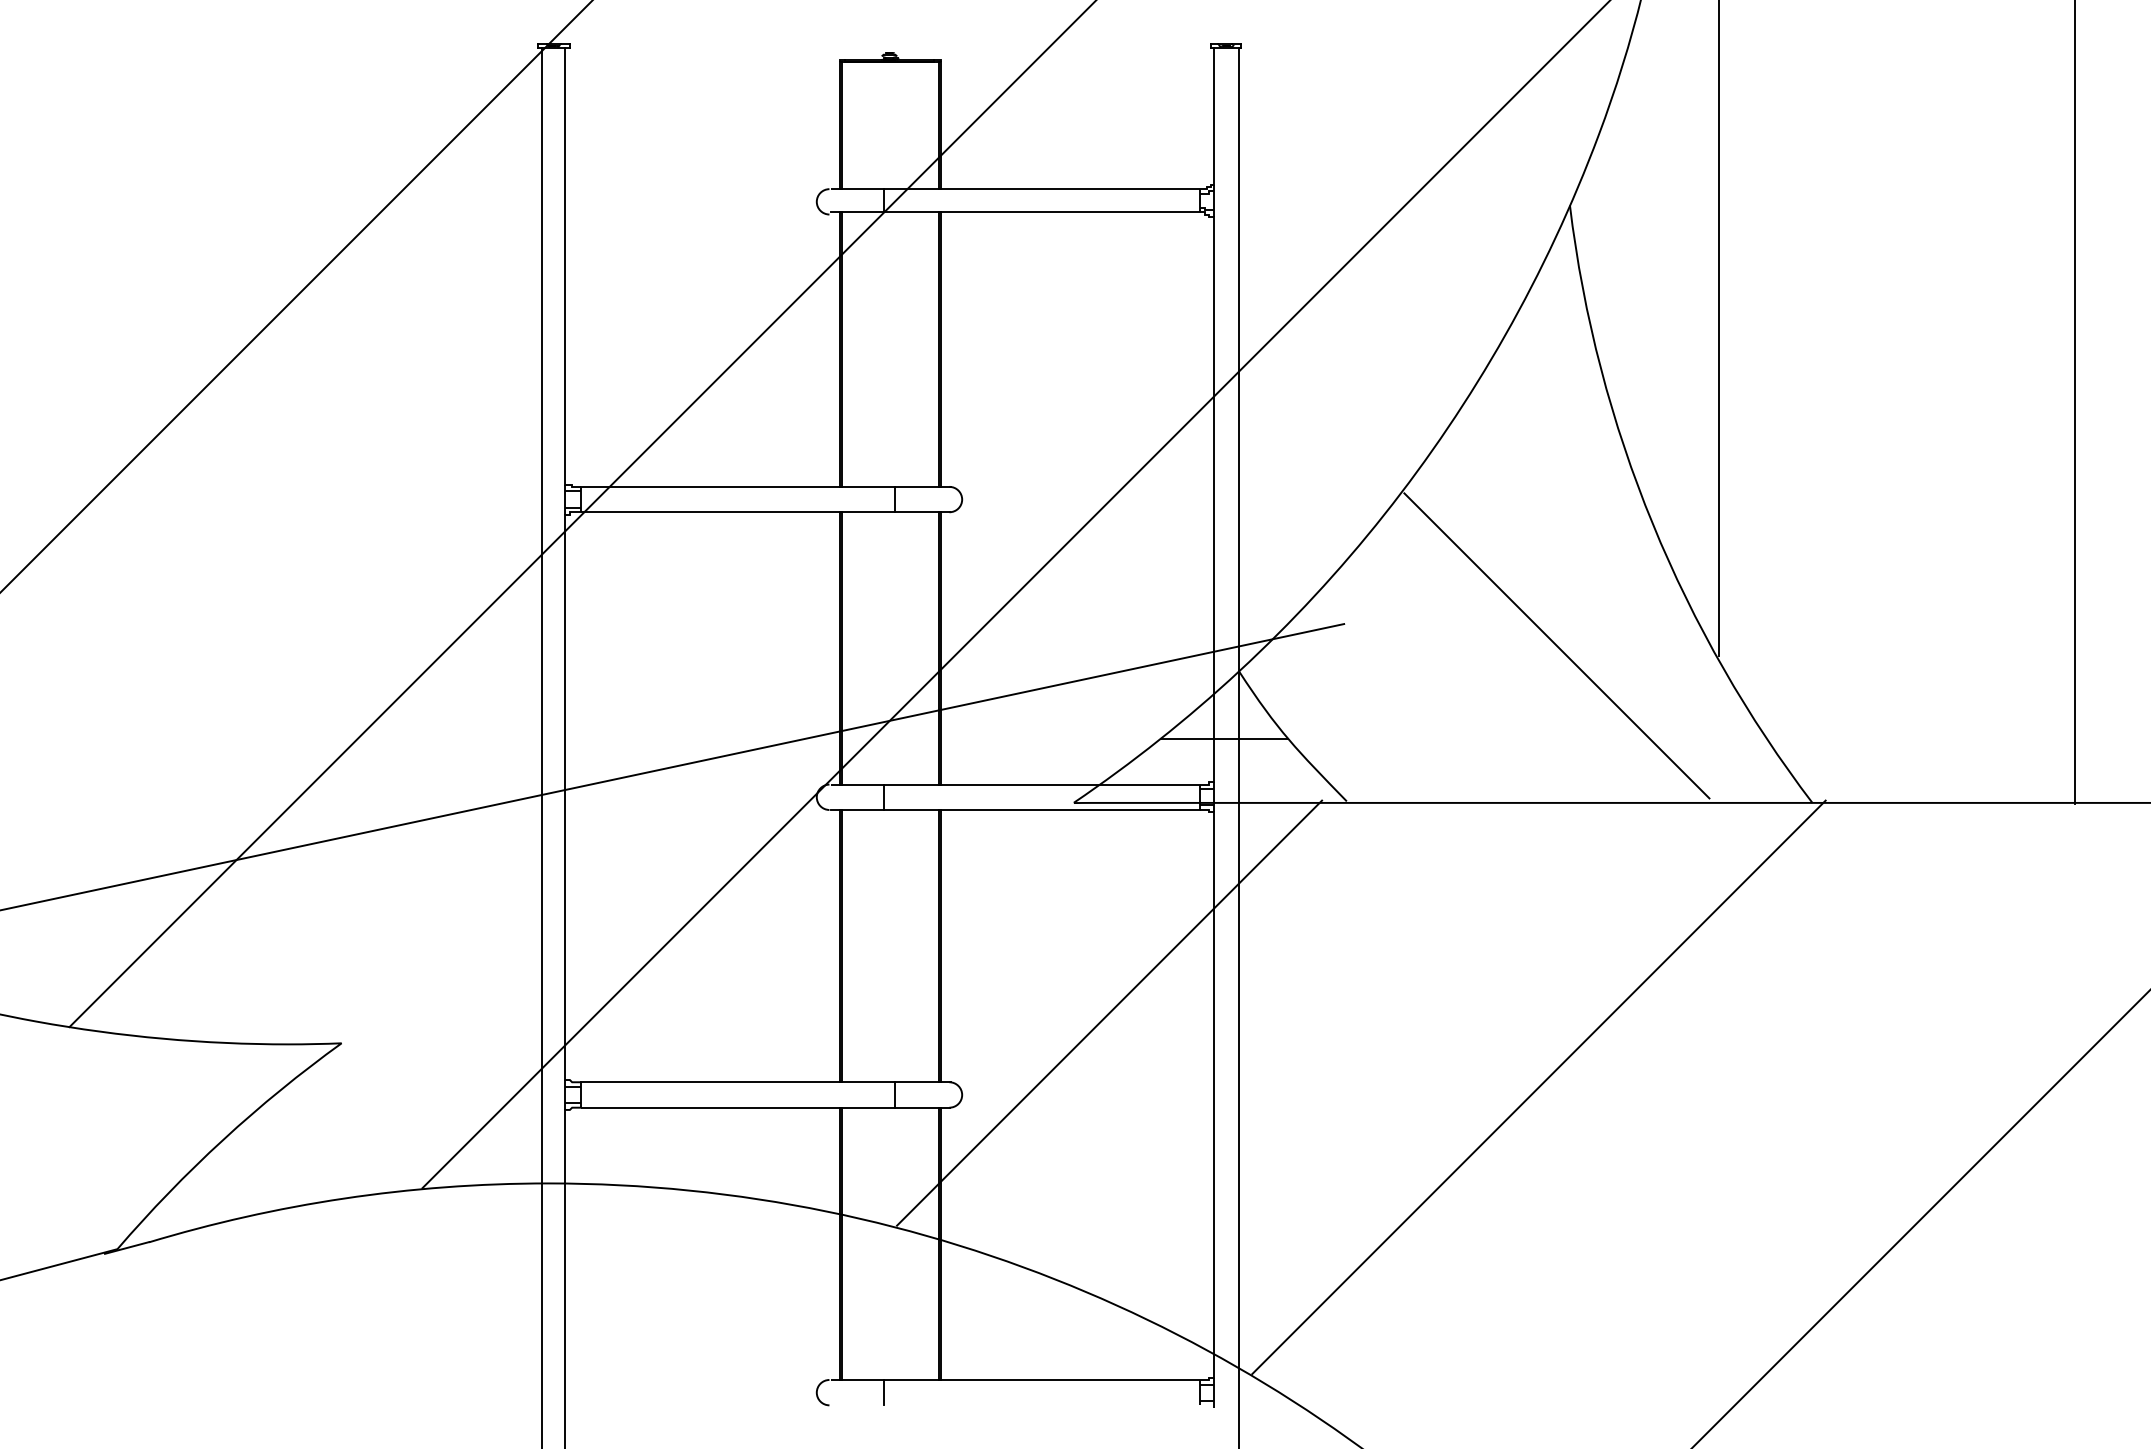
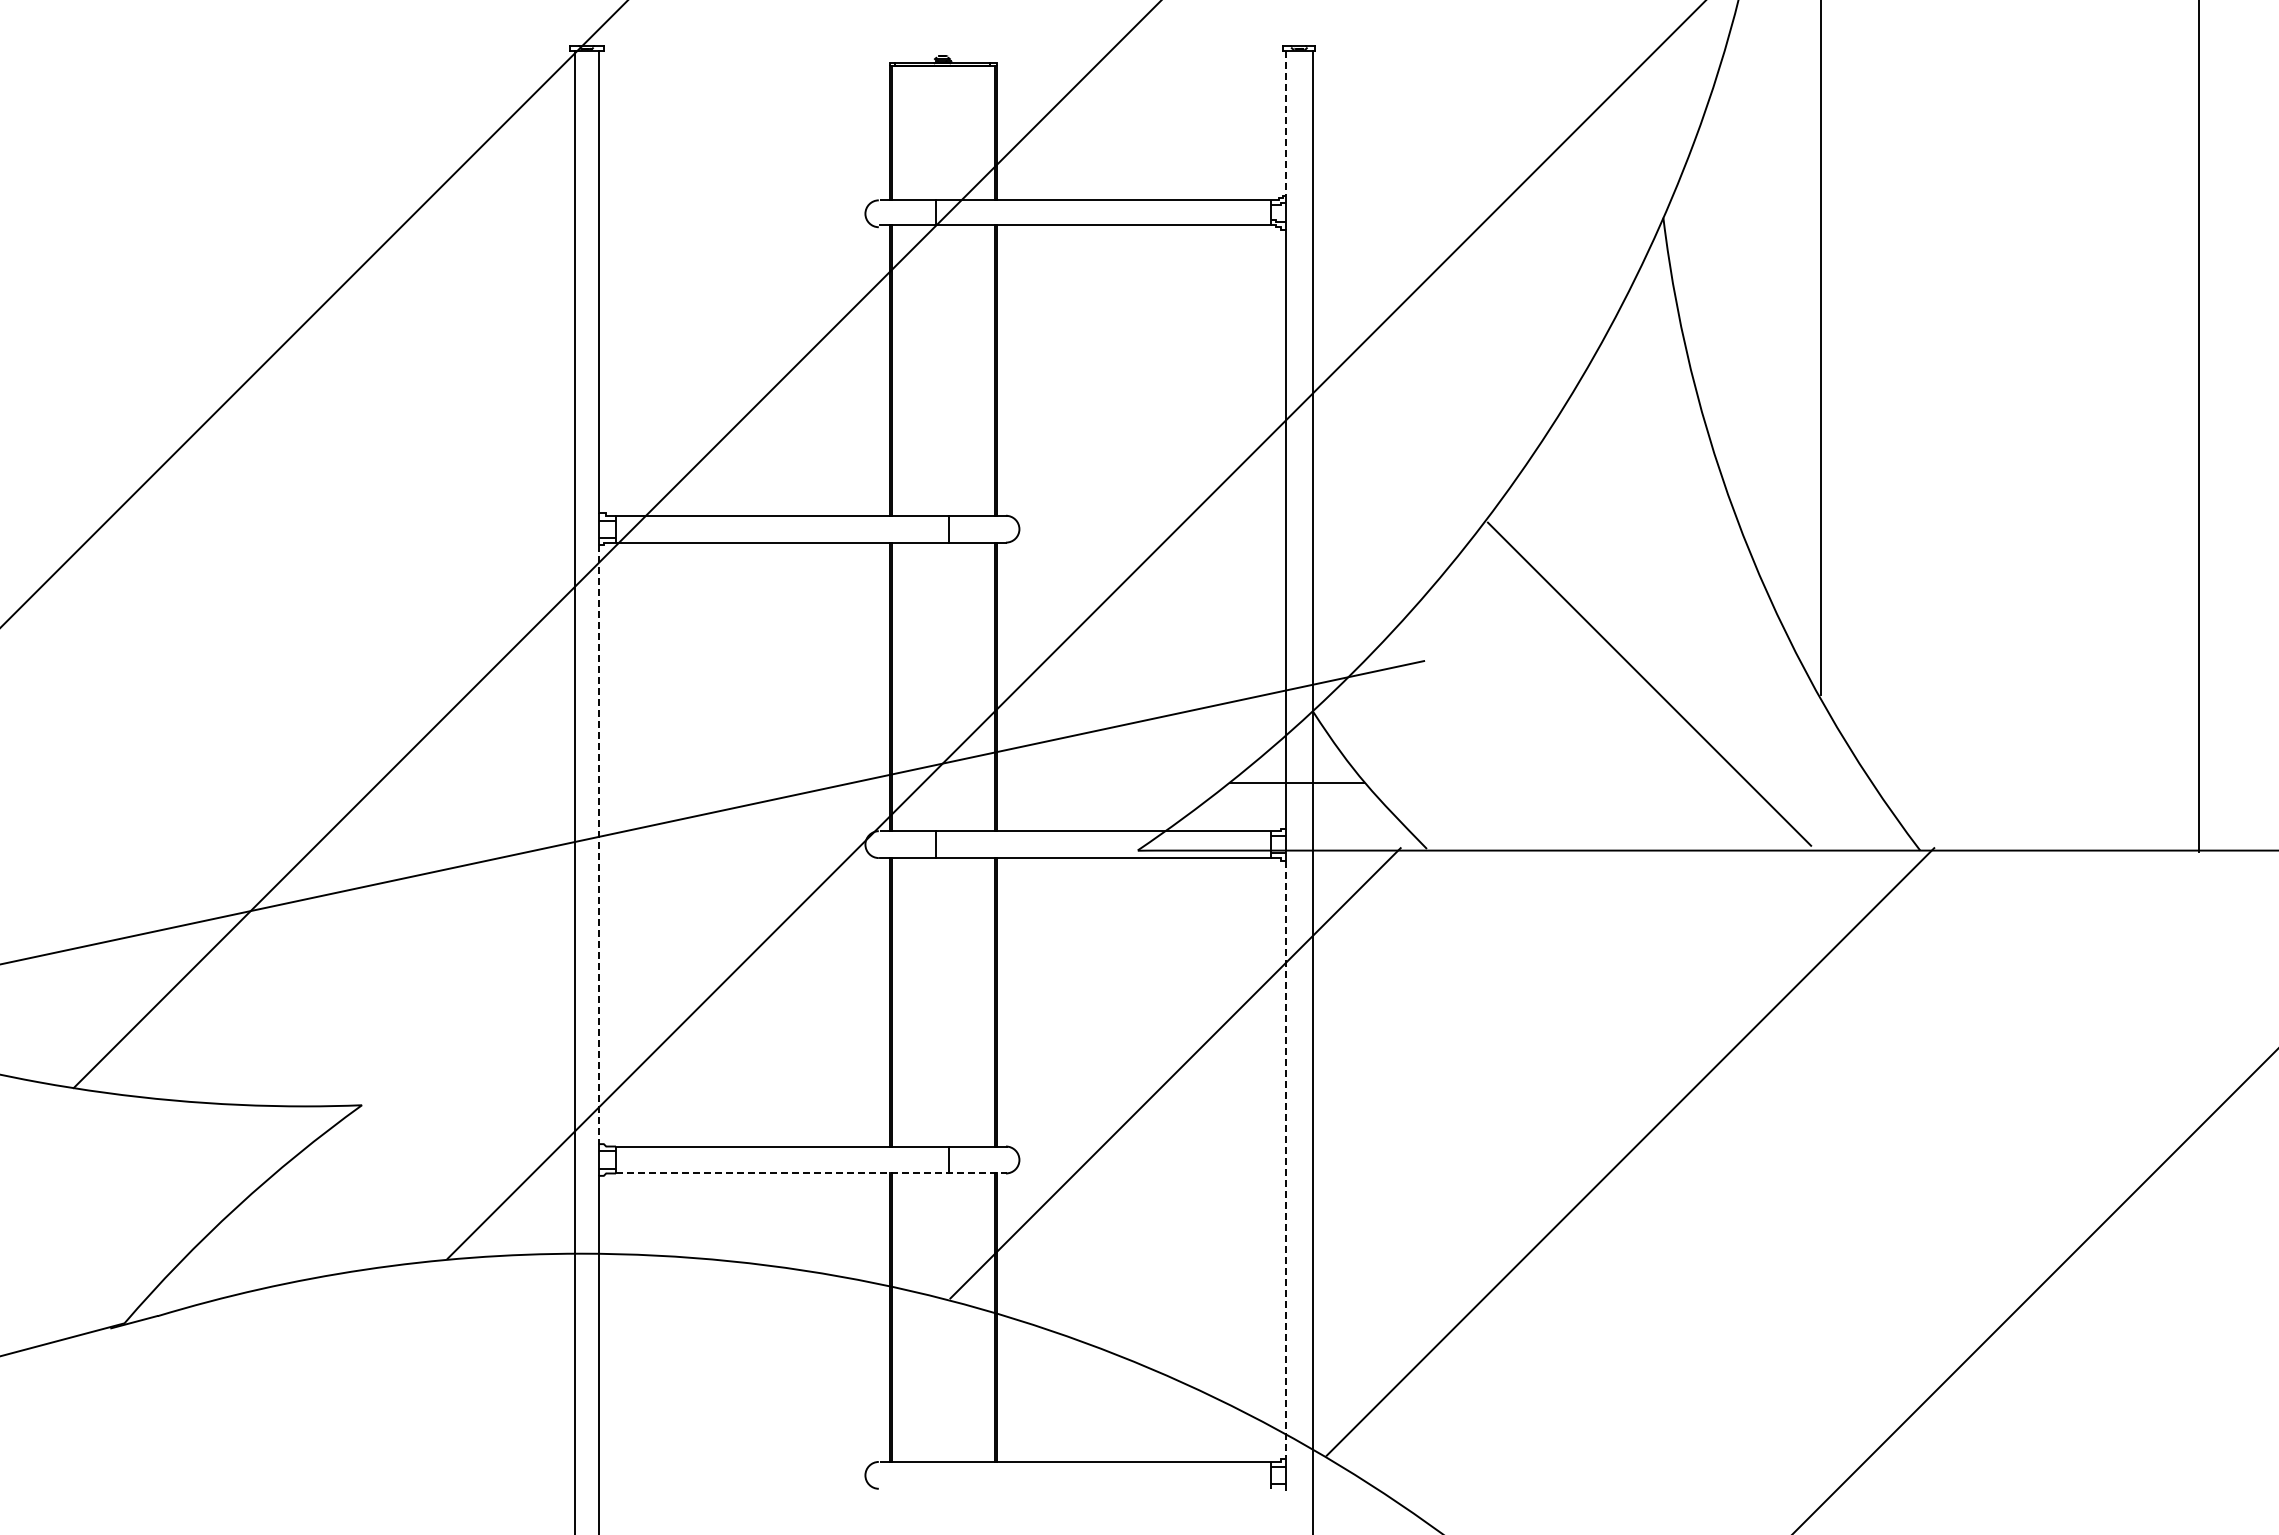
line: (1213, 116) -> (1285, 123), solid -> dashed
line: (564, 797) -> (598, 844), solid -> dashed
line: (1213, 1095) -> (1285, 1160), solid -> dashed
line: (766, 1107) -> (812, 1173), solid -> dashed
line: (883, 1391) -> (936, 1474), removed

